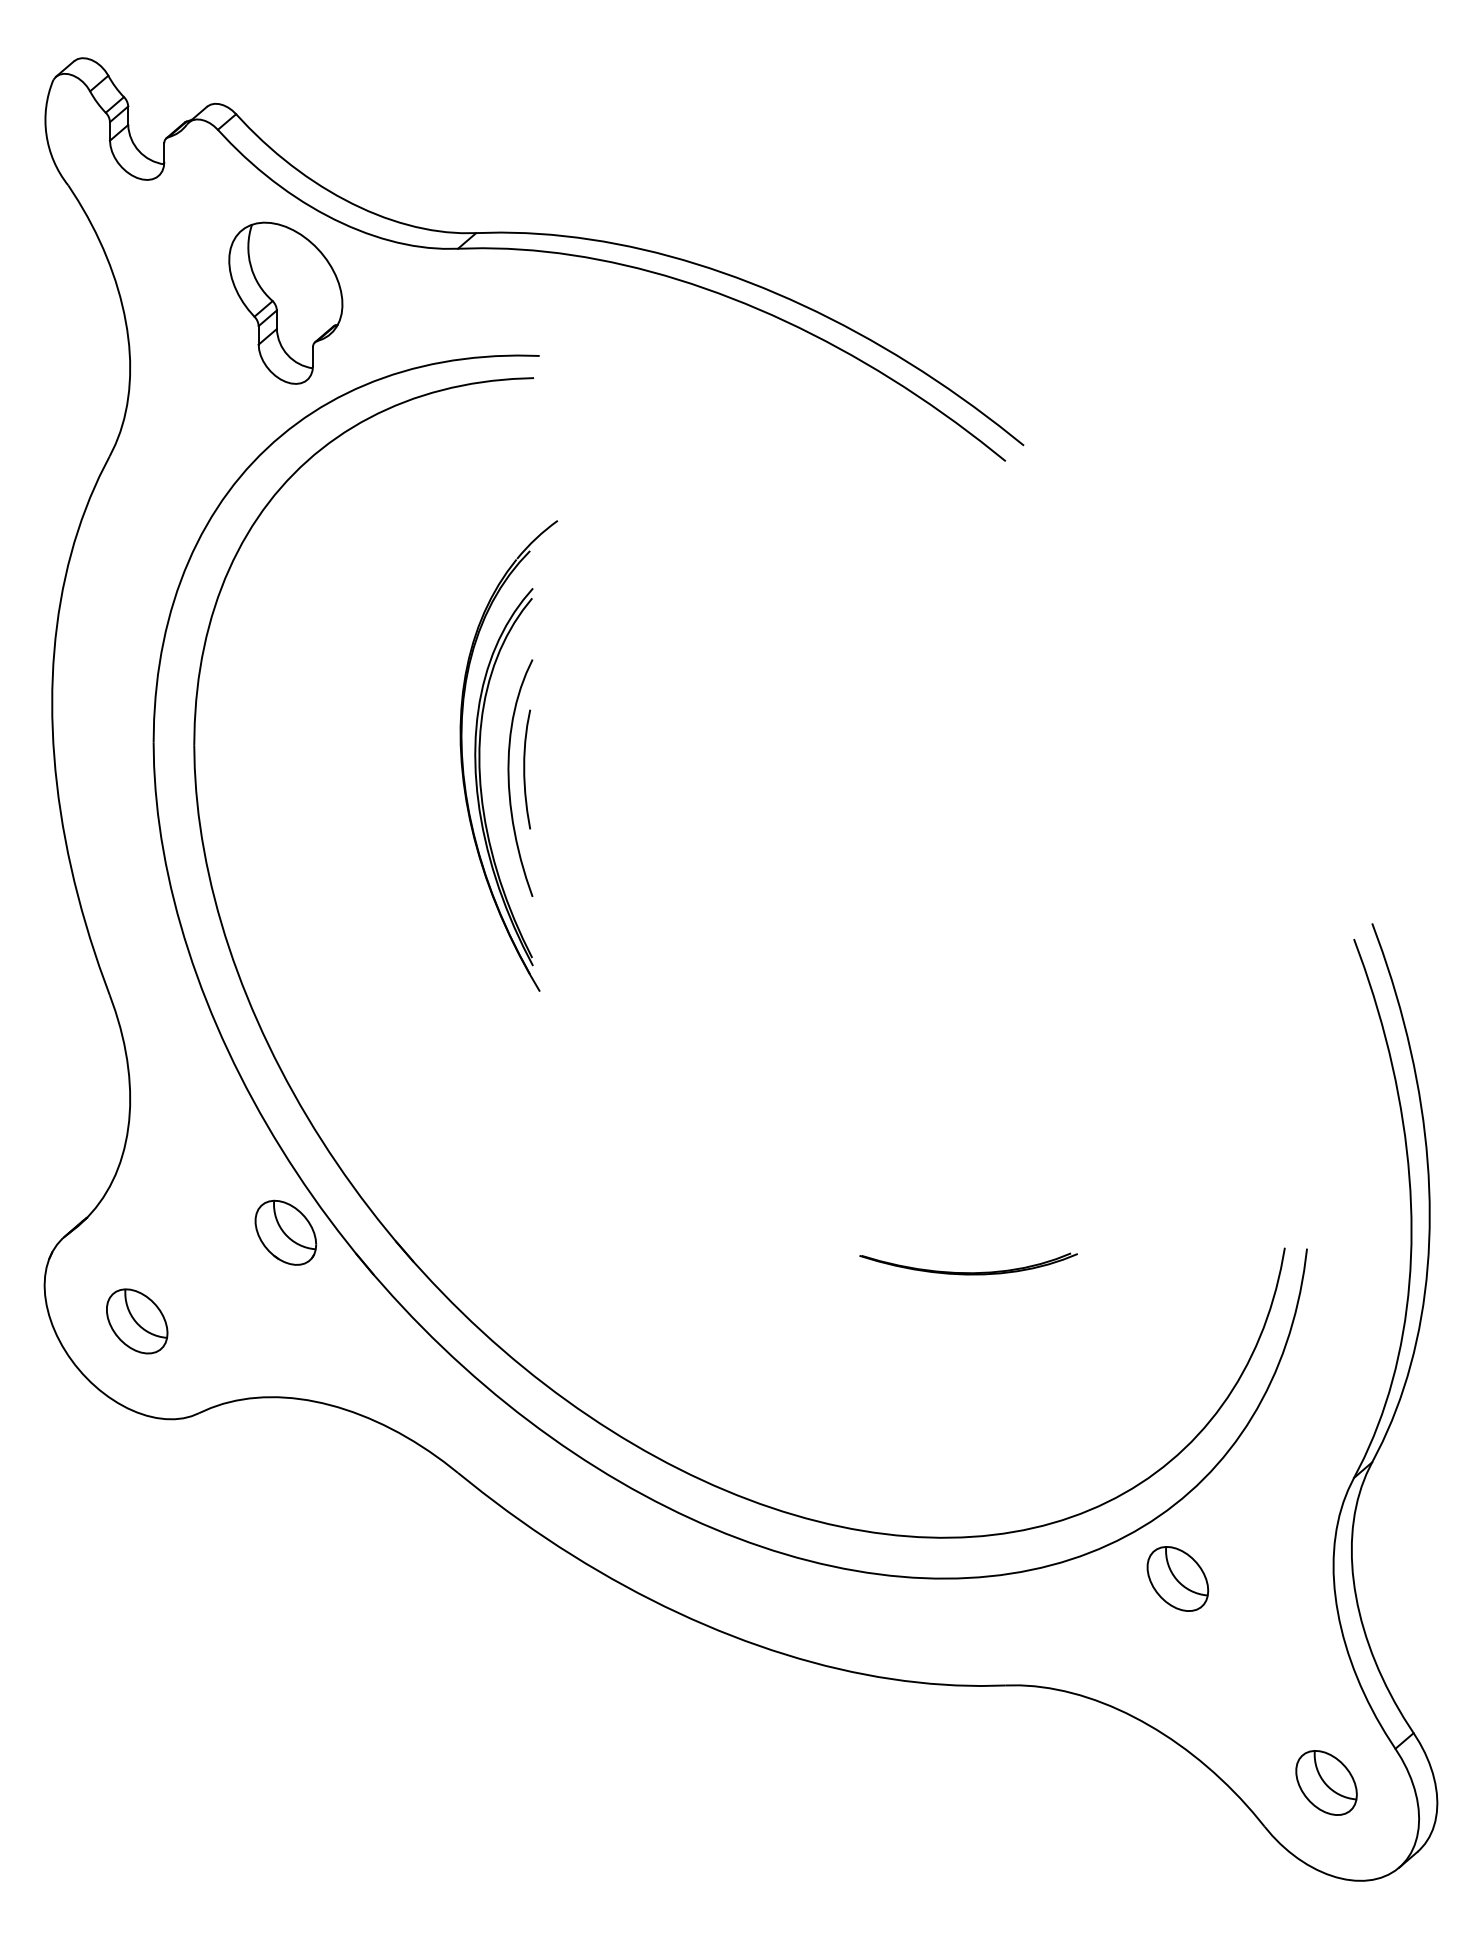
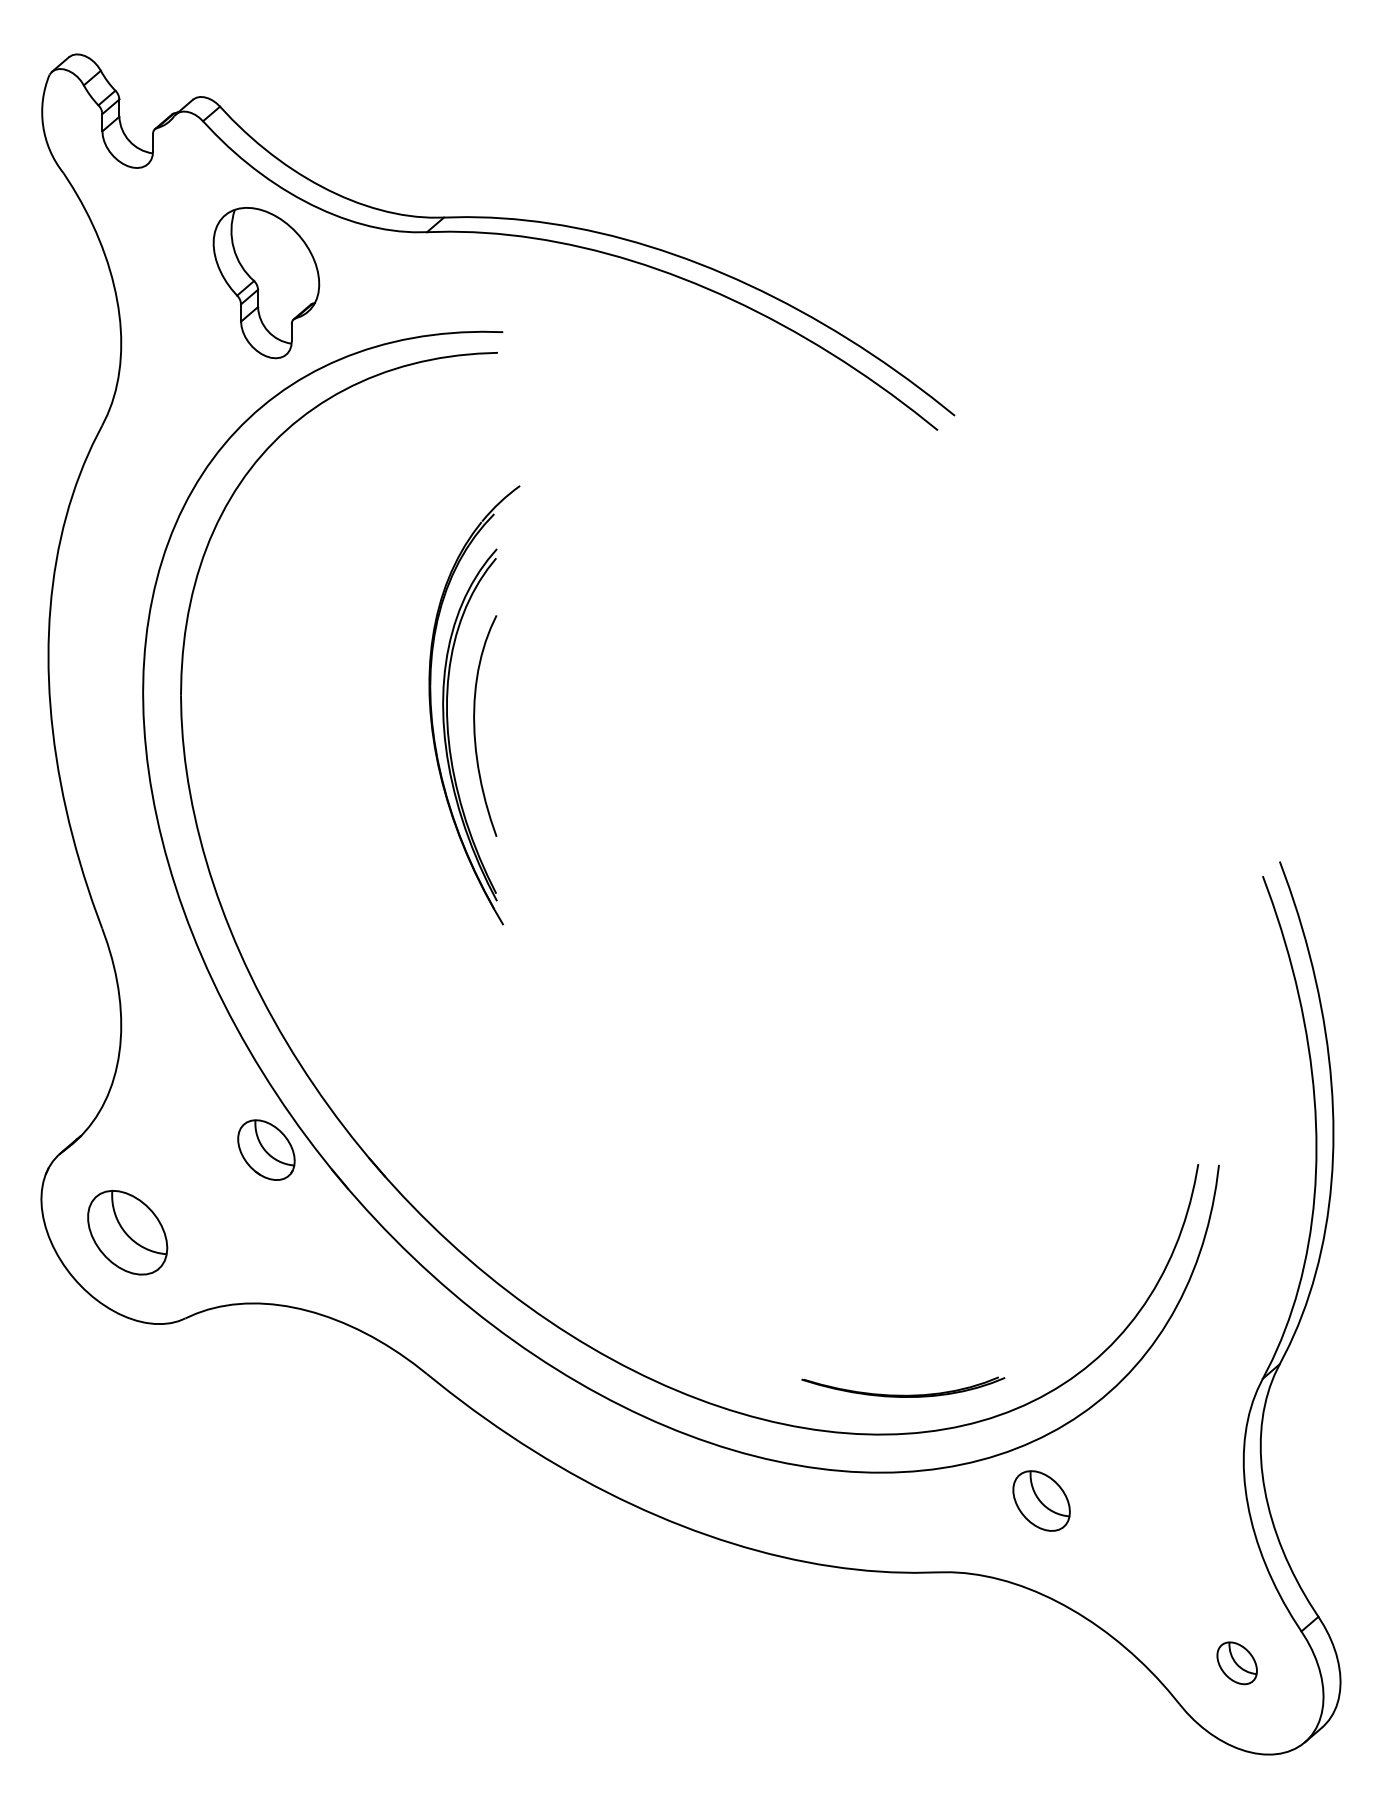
curve: (525, 769) -> (489, 717), removed
part: (968, 1272) -> (903, 1395), moved
part: (137, 1321) -> (128, 1232), size x1.4
part: (1177, 1578) -> (1041, 1500), moved
part: (1326, 1782) -> (1237, 1662), size x0.7

